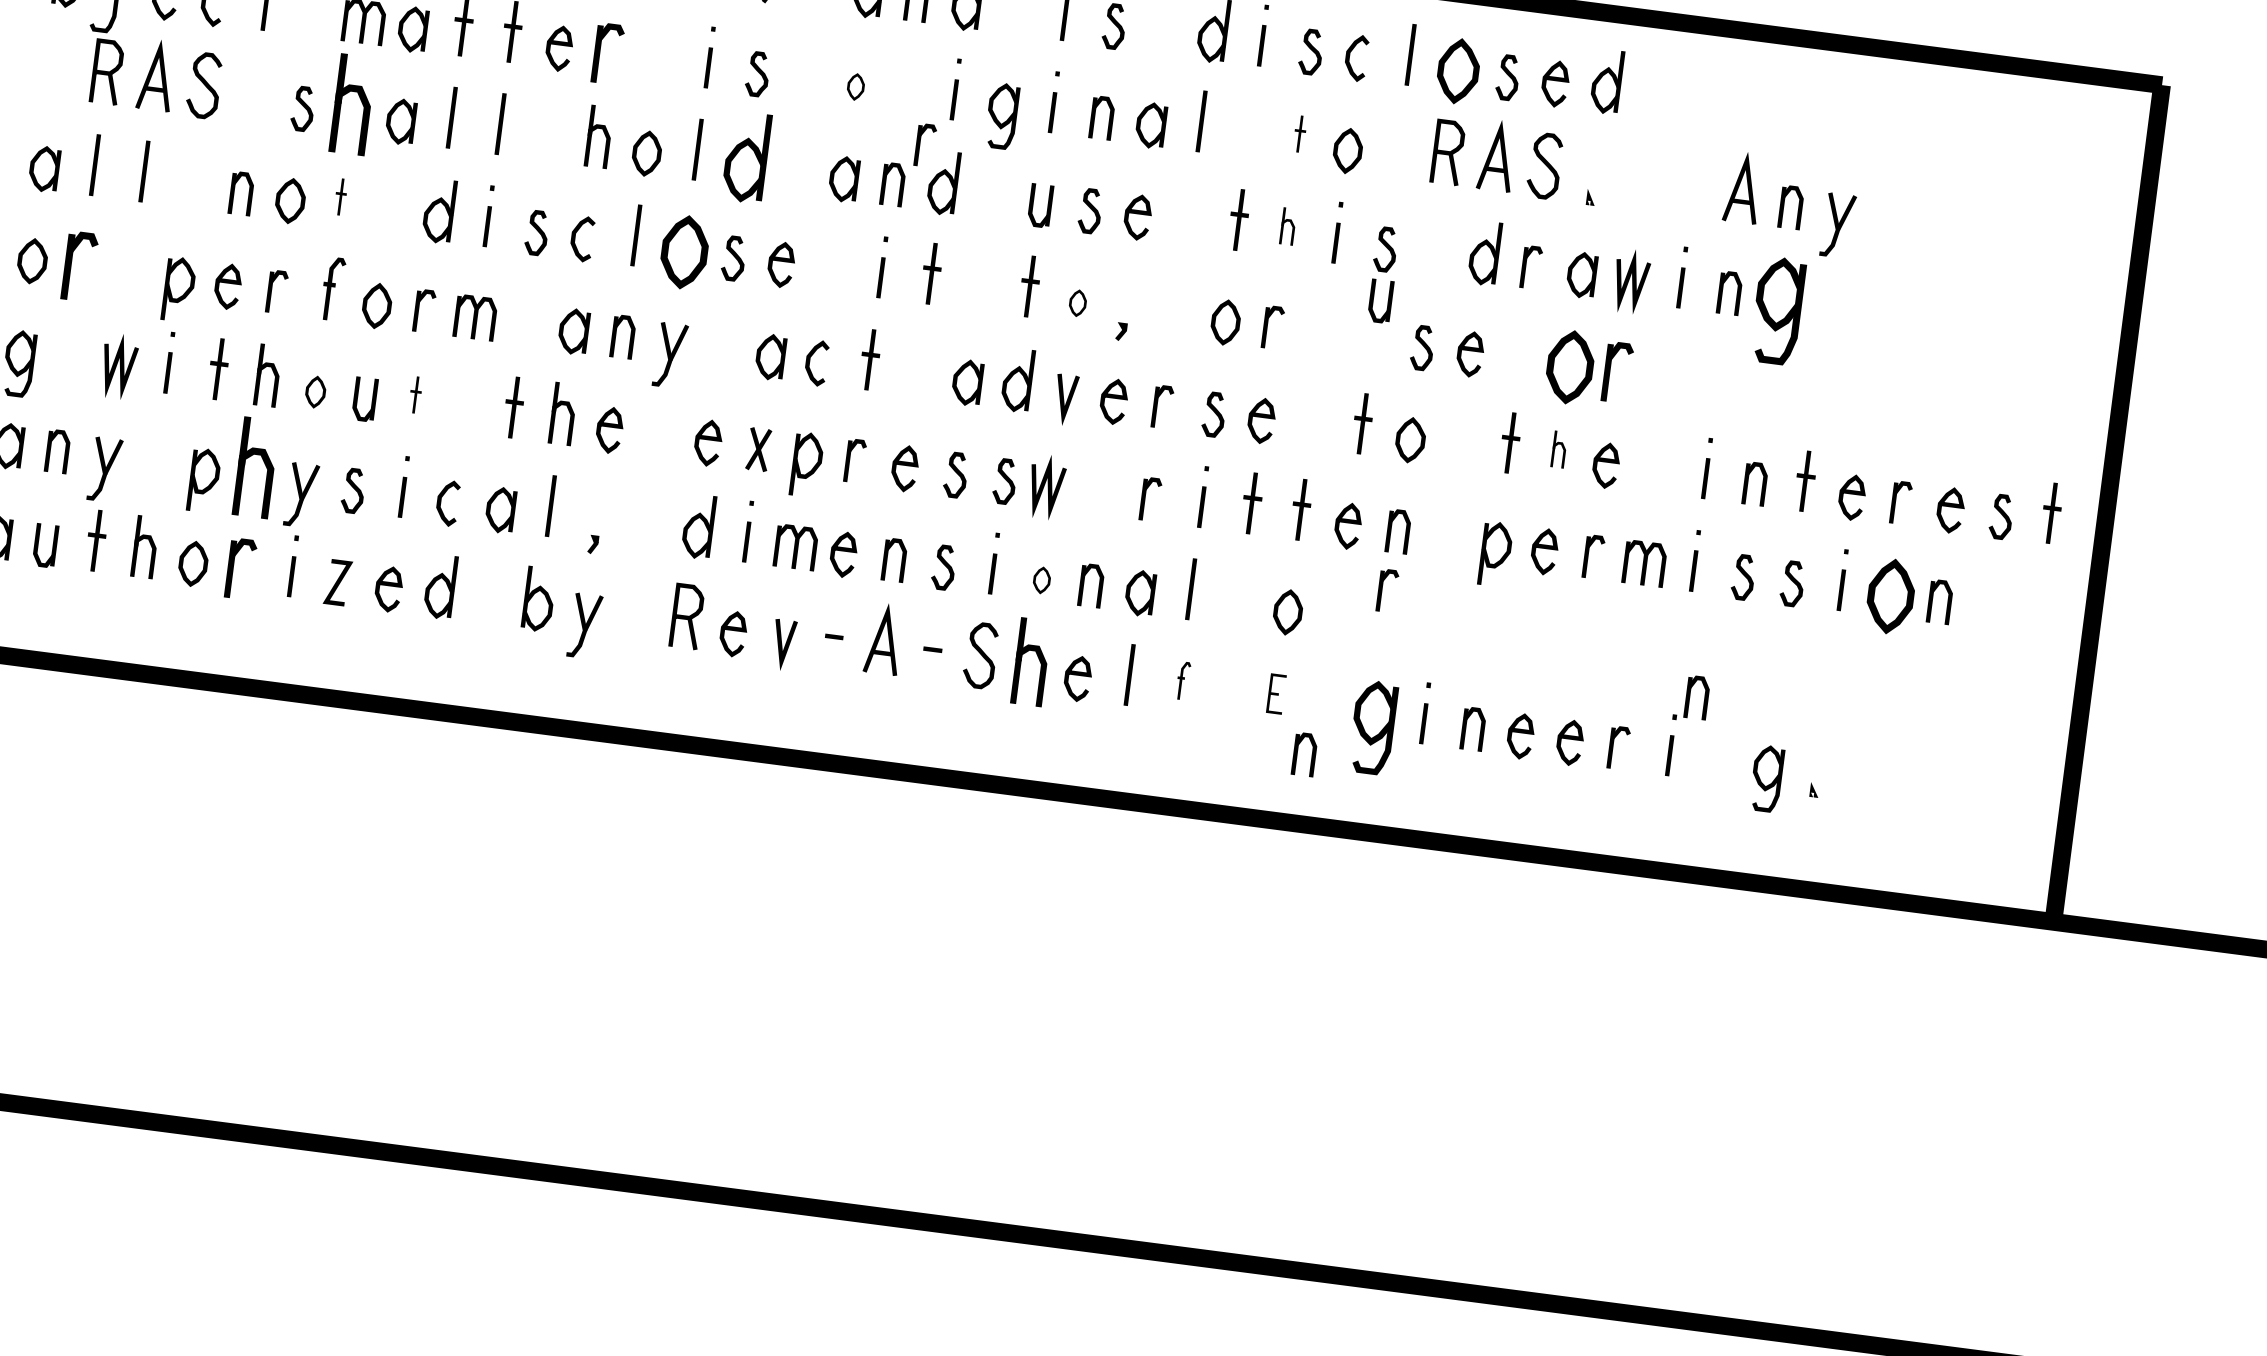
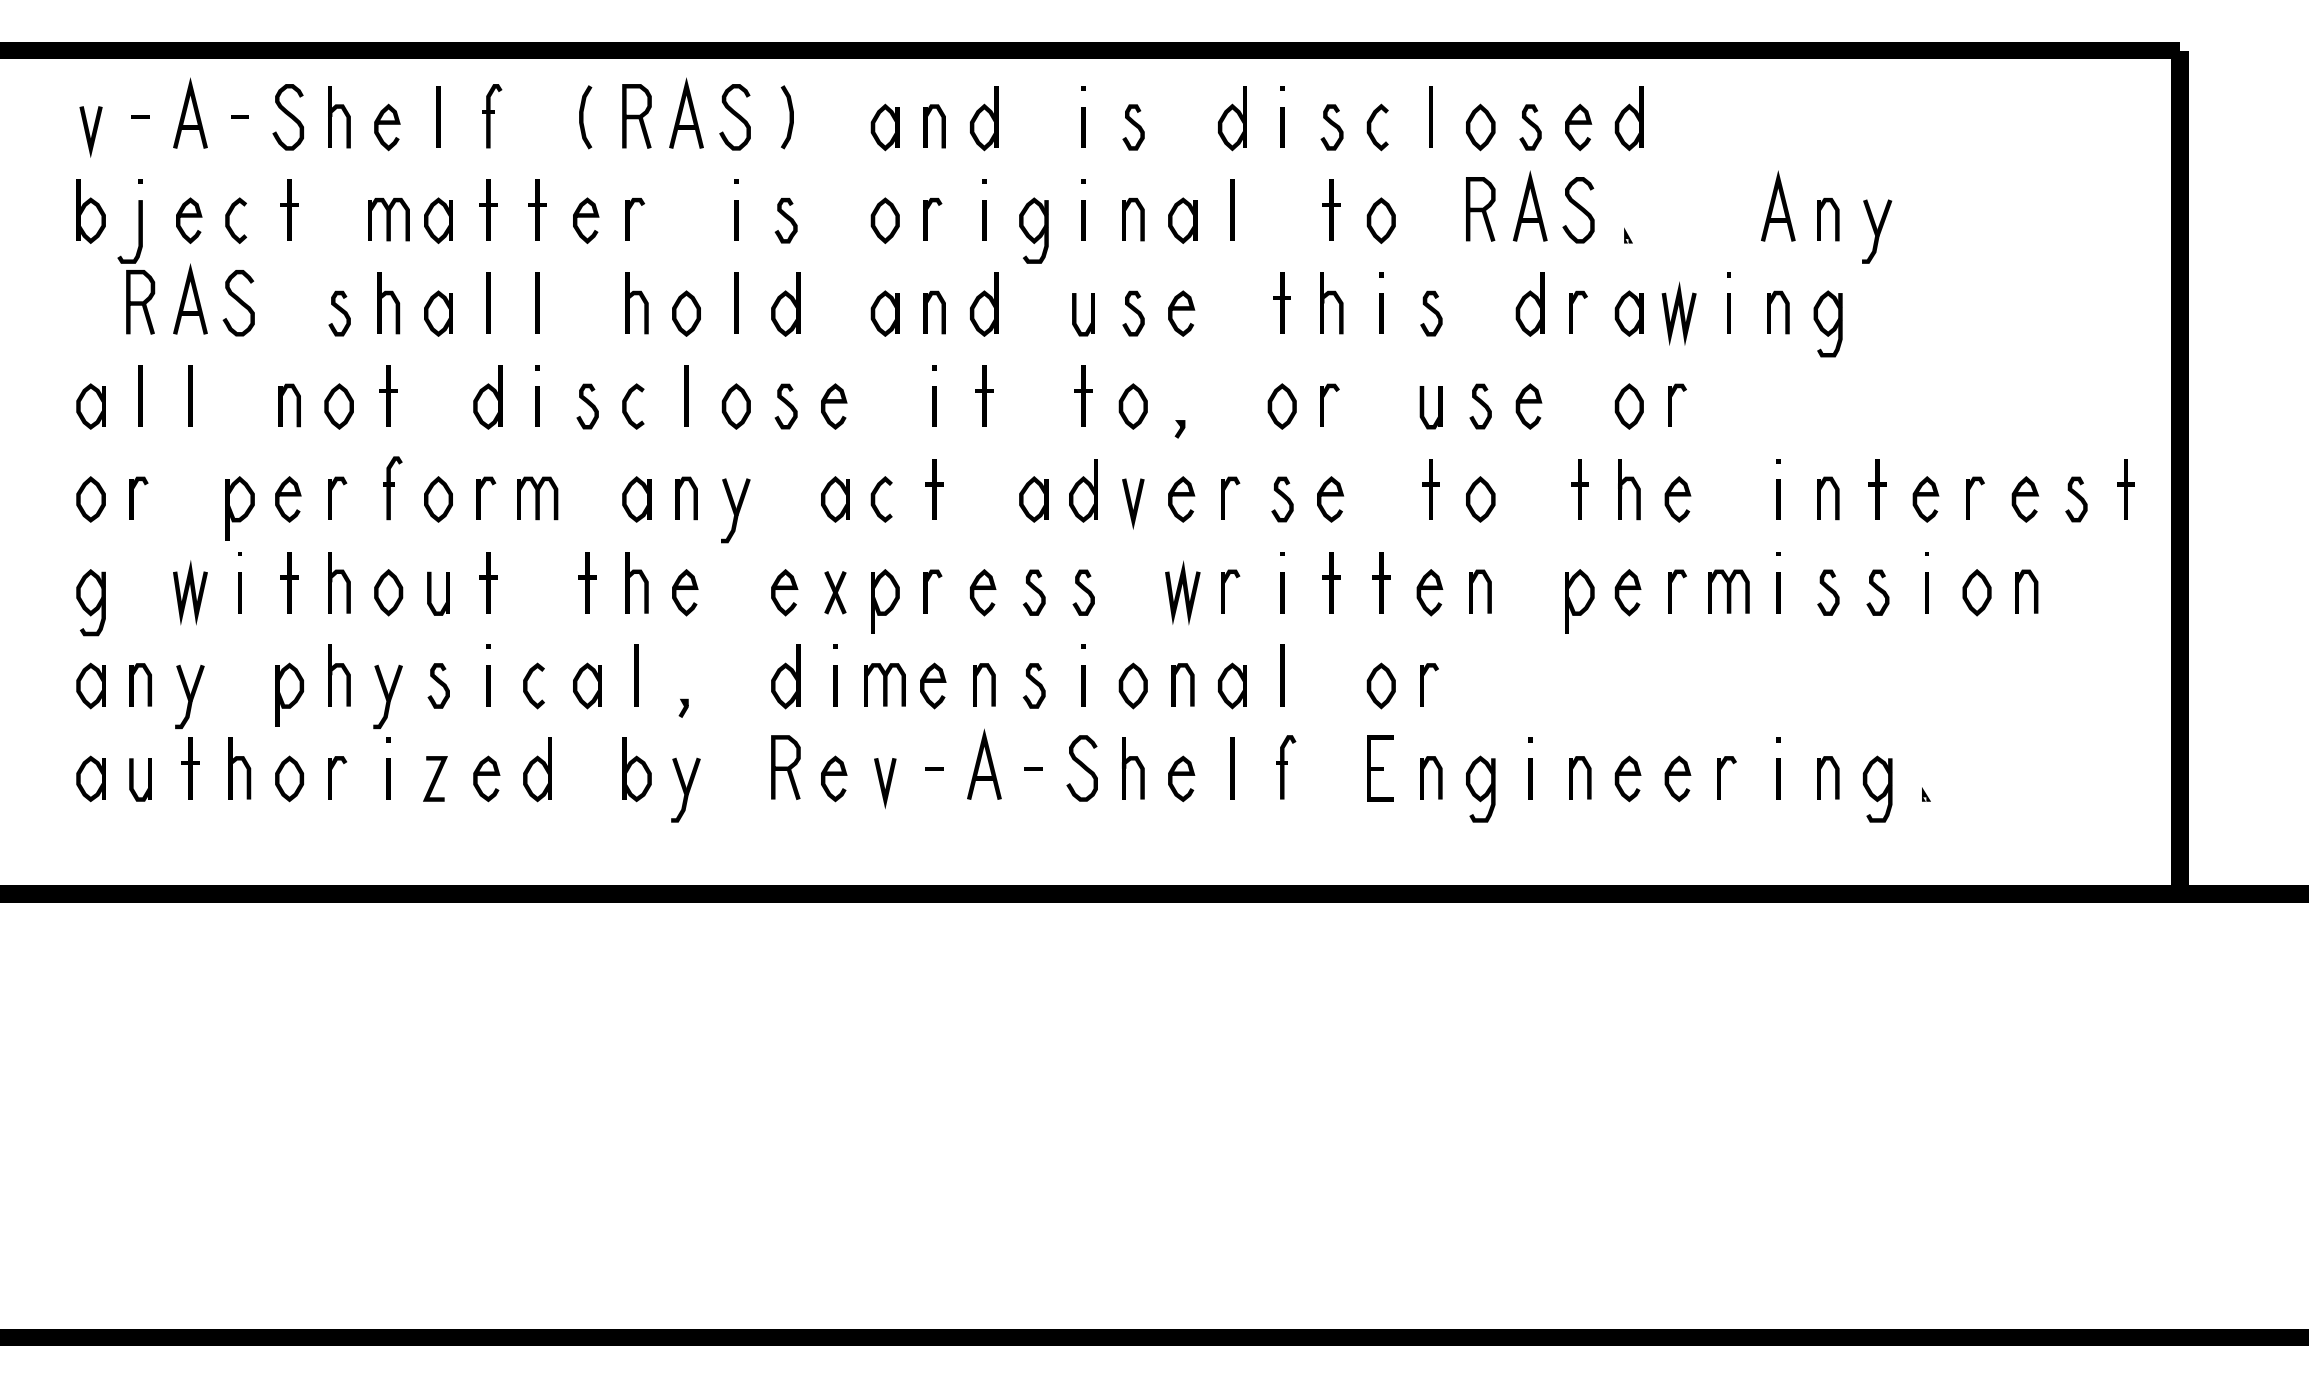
part: (608, 53) -> (635, 219), size x0.71
part: (1458, 71) -> (1480, 127), size x0.71
part: (855, 86) -> (884, 220), size x1.67
part: (352, 105) -> (388, 303), size x0.62
part: (1299, 133) -> (1331, 209), size x1.67
part: (925, 145) -> (932, 219), moved
part: (746, 157) -> (785, 304), size x0.71
part: (340, 196) -> (388, 395), size x1.67
part: (1287, 226) -> (1331, 303), size x1.67
part: (683, 252) -> (735, 406), size x0.62
part: (79, 265) -> (138, 497), size x0.62
part: (1380, 301) -> (1430, 407), moved
part: (1077, 303) -> (1132, 406), size x1.67
part: (1777, 310) -> (1827, 323), size x0.62
part: (1569, 367) -> (1628, 406), size x0.62
part: (1617, 371) -> (1677, 404), size x0.71
part: (315, 391) -> (388, 592), size x1.43
part: (415, 394) -> (488, 582), size x1.67
part: (1559, 449) -> (1629, 489), size x1.67
part: (256, 467) -> (339, 675), size x0.62
line: (1047, 485) -> (1183, 591), moved
part: (241, 568) -> (337, 777), size x0.71
part: (1041, 579) -> (1132, 685), size x1.67
part: (1387, 590) -> (1429, 684), moved
part: (1890, 596) -> (1976, 592), size x0.62
part: (1031, 662) -> (1133, 768), size x0.71
part: (1183, 681) -> (1286, 767), size x1.67
part: (1276, 694) -> (1380, 768), size x1.67
part: (1704, 698) -> (1835, 777), moved
part: (1373, 726) -> (1480, 788), size x0.71
part: (1311, 755) -> (1438, 777), moved

